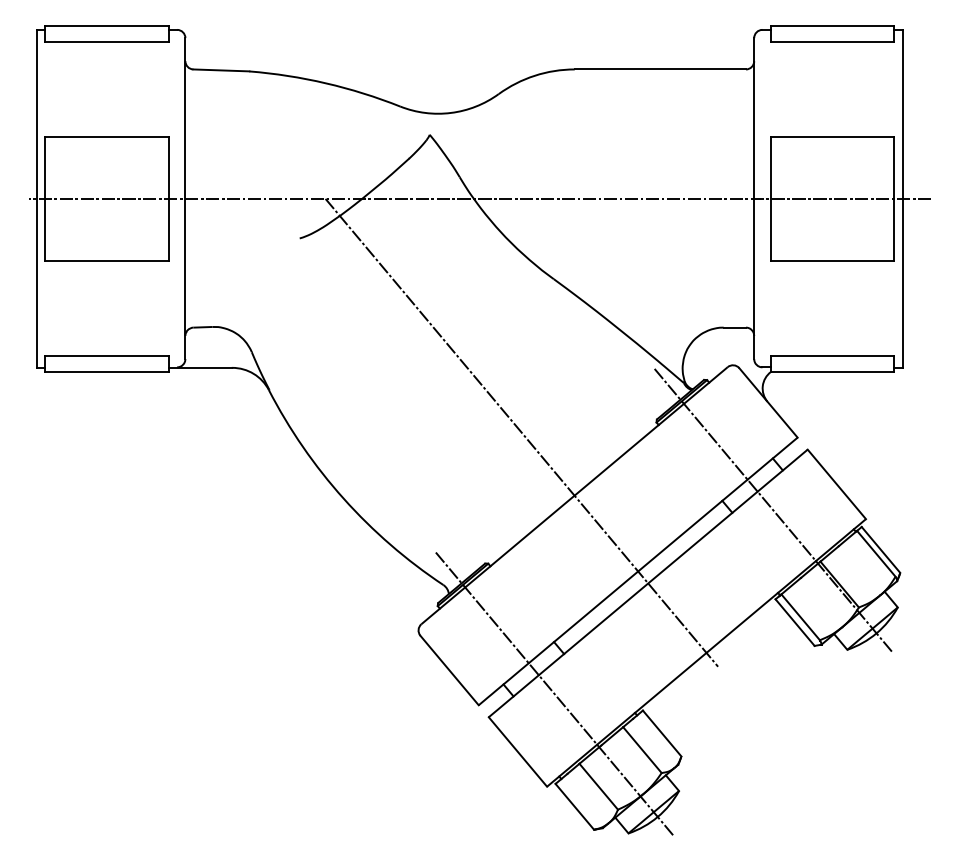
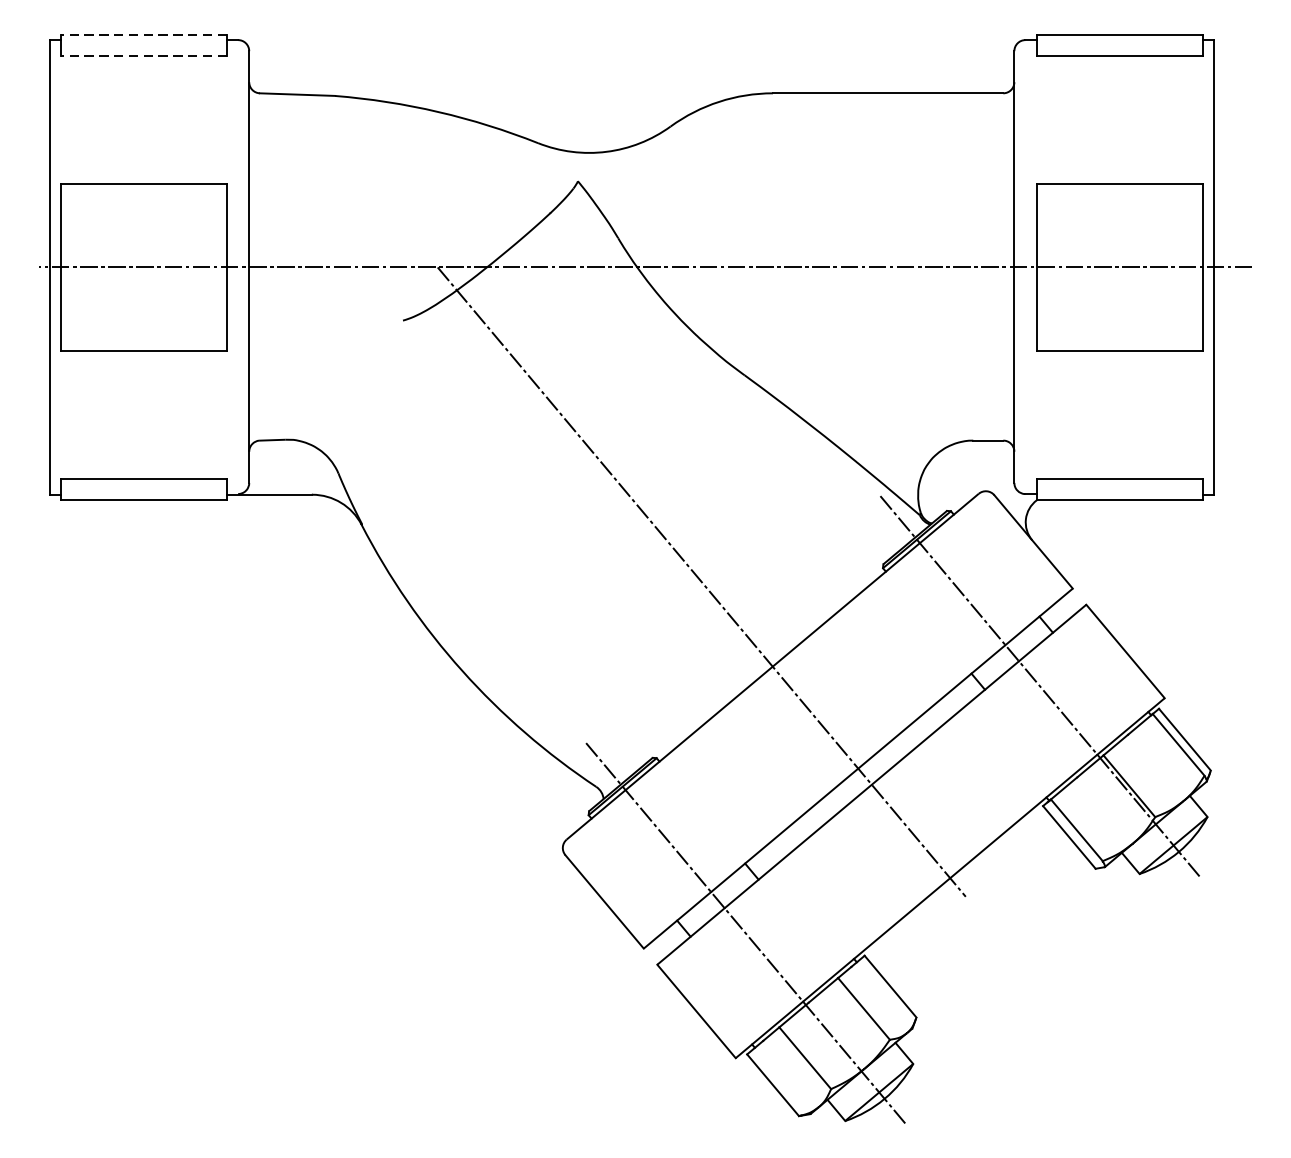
line: (107, 25) -> (144, 34), solid -> dashed
line: (107, 41) -> (144, 55), solid -> dashed

